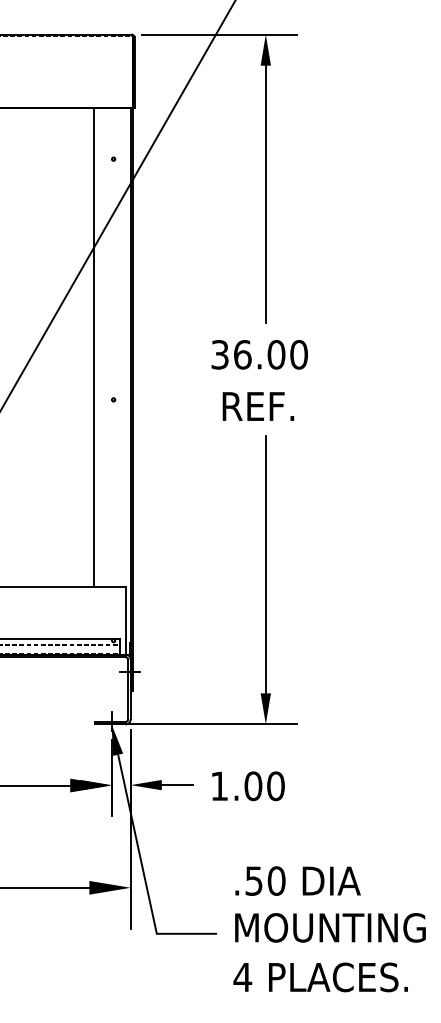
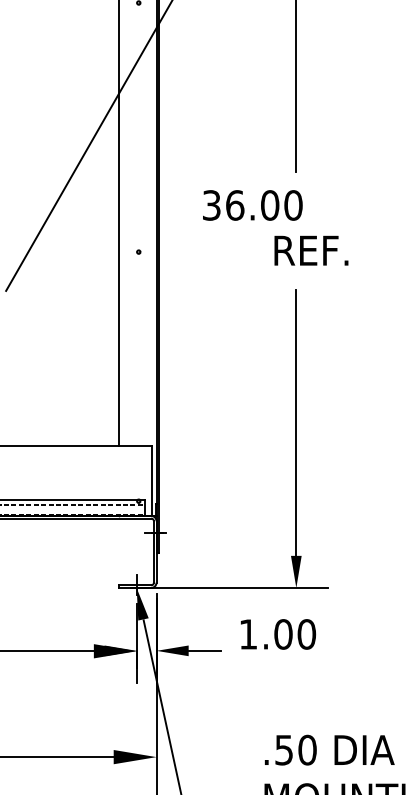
text: (259, 354) -> (252, 205), moved
text: (258, 406) -> (311, 250), moved
text: (248, 786) -> (278, 634), moved

